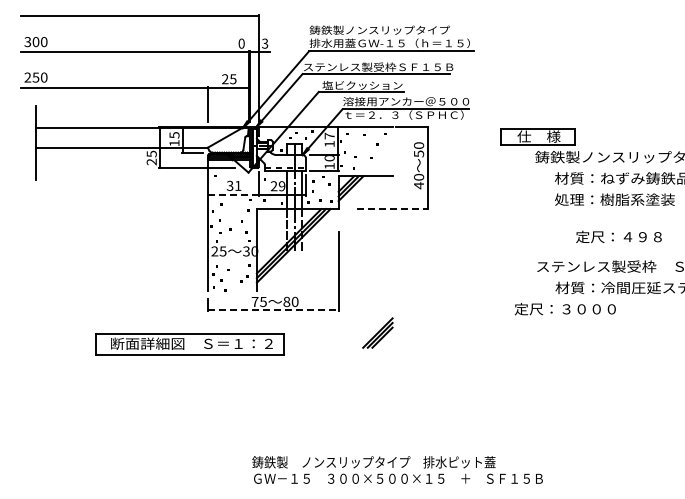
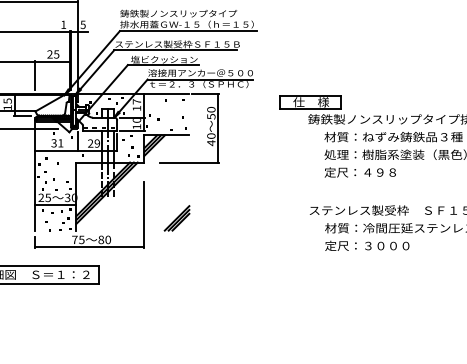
text: (265, 42) -> (83, 23), 3 -> 5
text: (241, 43) -> (63, 24), 0 -> 1
line: (232, 194) -> (56, 150), dashed -> solid
line: (392, 209) -> (189, 162), dashed -> solid
text: (618, 236) -> (359, 172), moved
line: (231, 259) -> (55, 204), added
text: (564, 309) -> (366, 246), moved
line: (273, 310) -> (90, 247), dashed -> solid
part: (377, 332) -> (176, 217), moved

